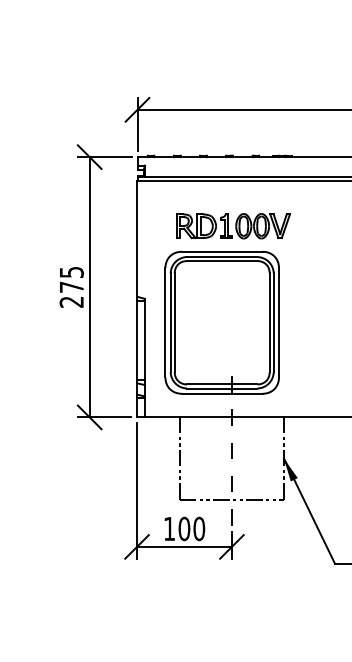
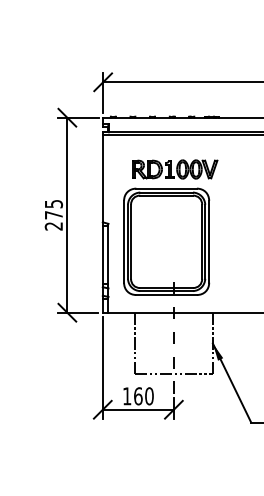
text: (184, 529) -> (138, 396), 100 -> 160

